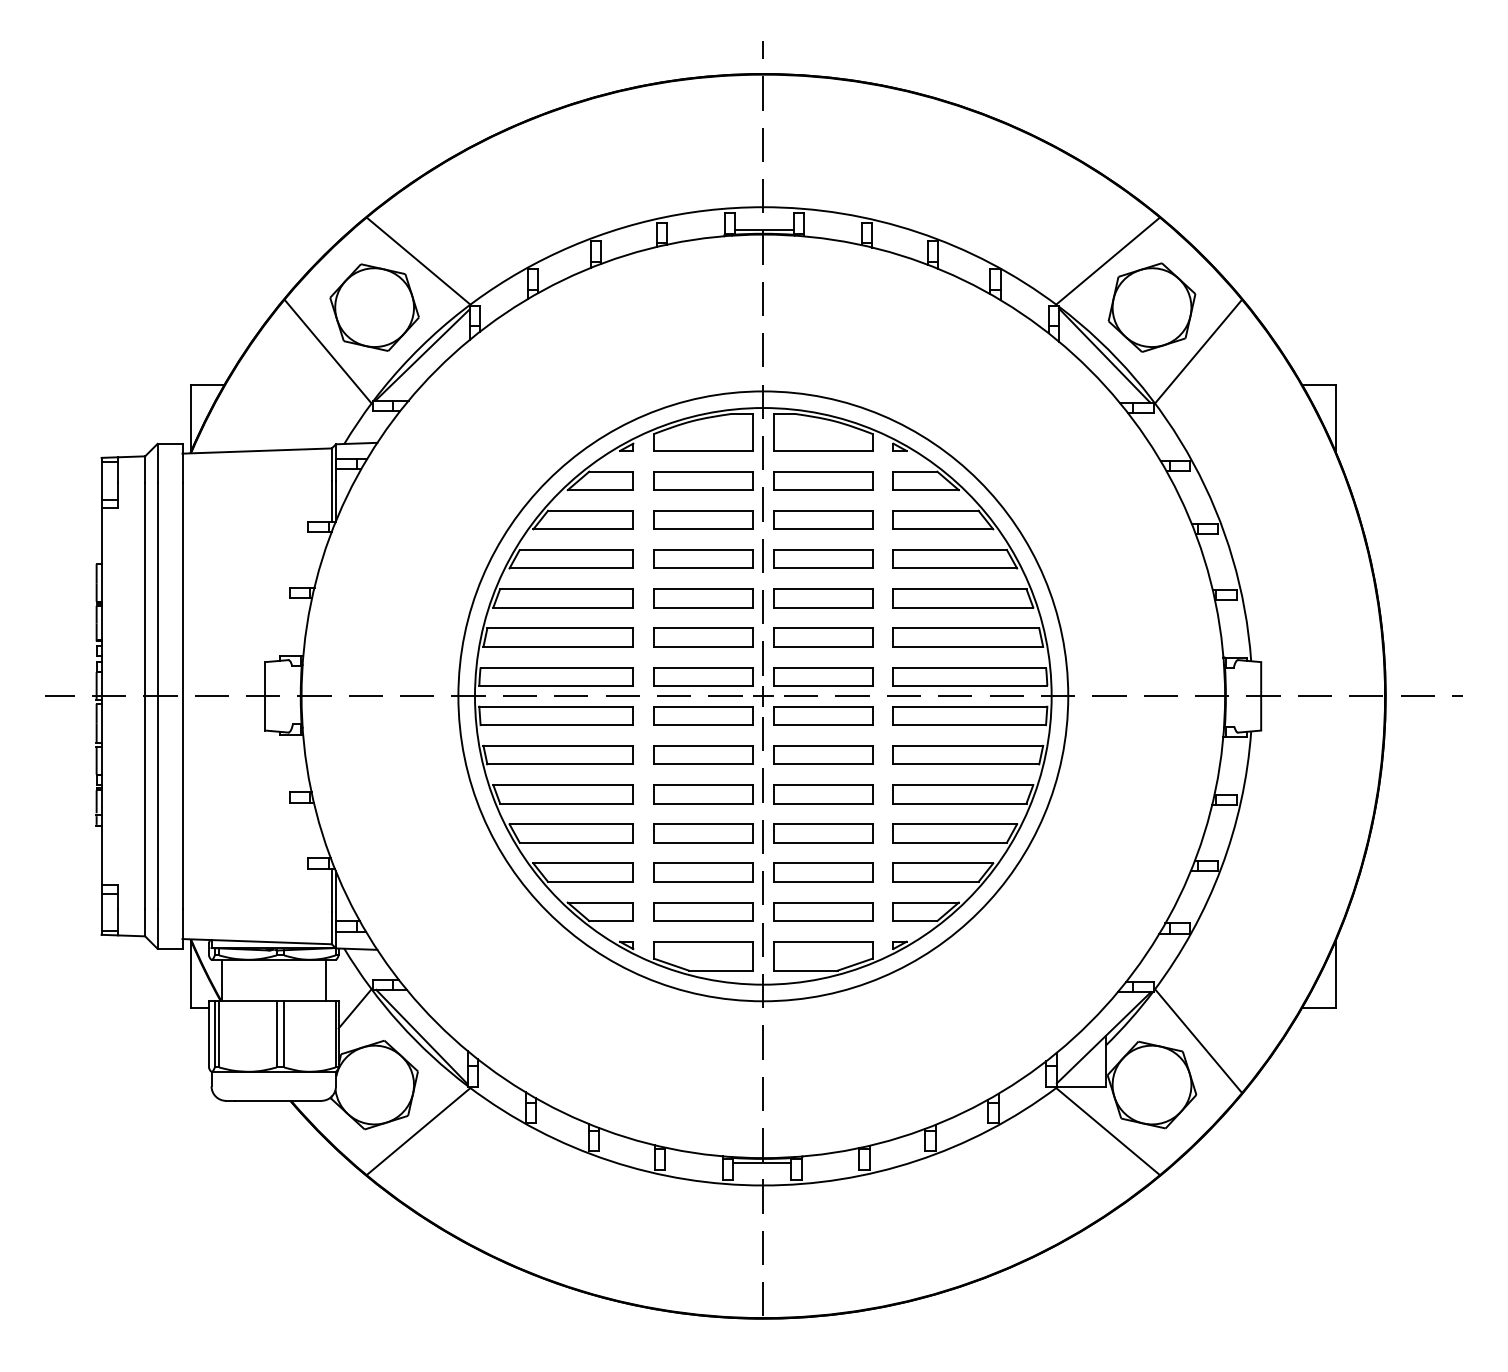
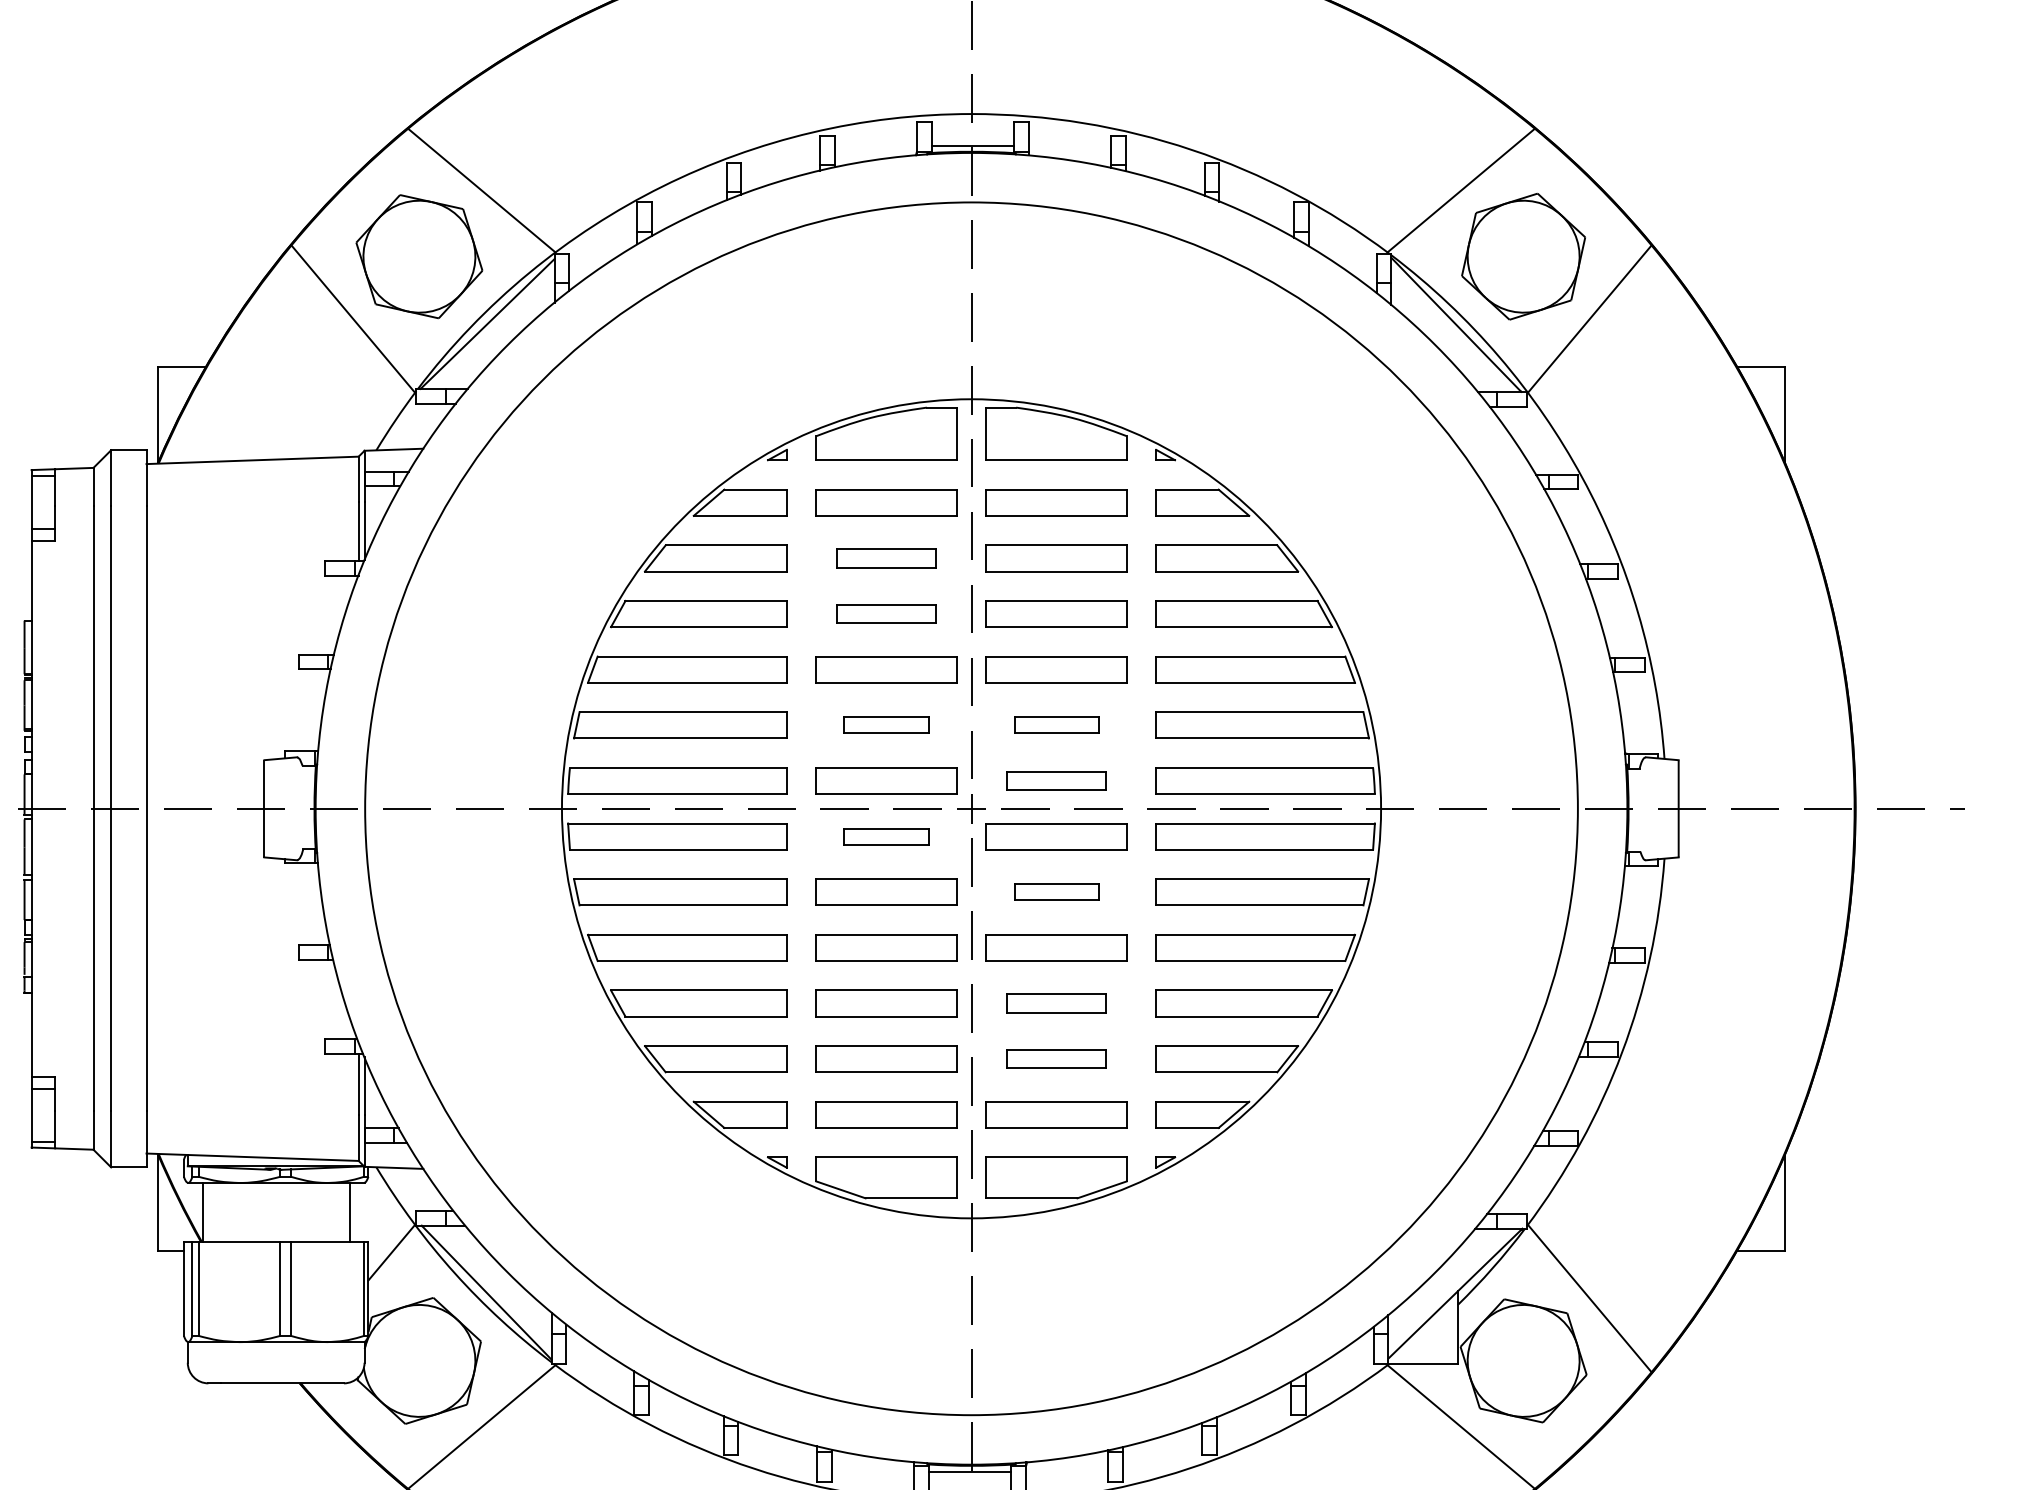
part: (703, 519) -> (886, 557), size x0.7
part: (703, 558) -> (886, 613), size x0.7
part: (703, 637) -> (886, 725), size x0.6
part: (823, 637) -> (1056, 725), size x0.6
part: (823, 676) -> (1056, 780), size x0.7
circle: (763, 696) -> (971, 809), size x1.4
part: (703, 715) -> (886, 836), size x0.6
part: (823, 754) -> (1056, 891), size x0.6
part: (823, 833) -> (1056, 1003), size x0.7
part: (823, 872) -> (1056, 1059), size x0.7

